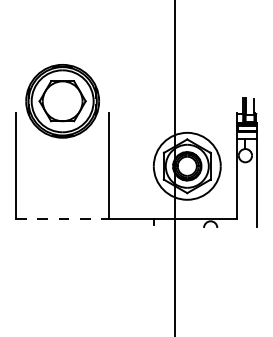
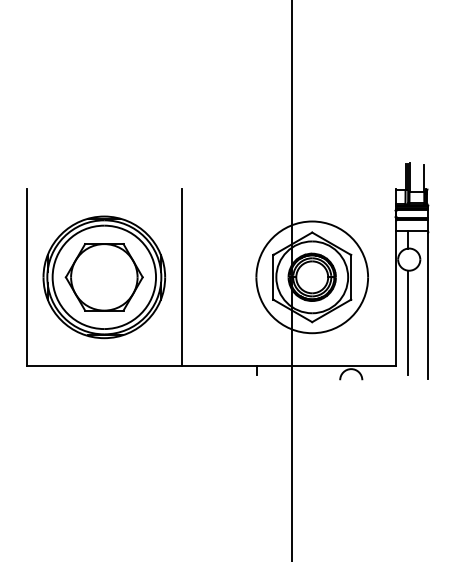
part: (62, 101) -> (104, 277), moved
line: (244, 193) -> (407, 322), added
line: (62, 219) -> (104, 366), dashed -> solid

